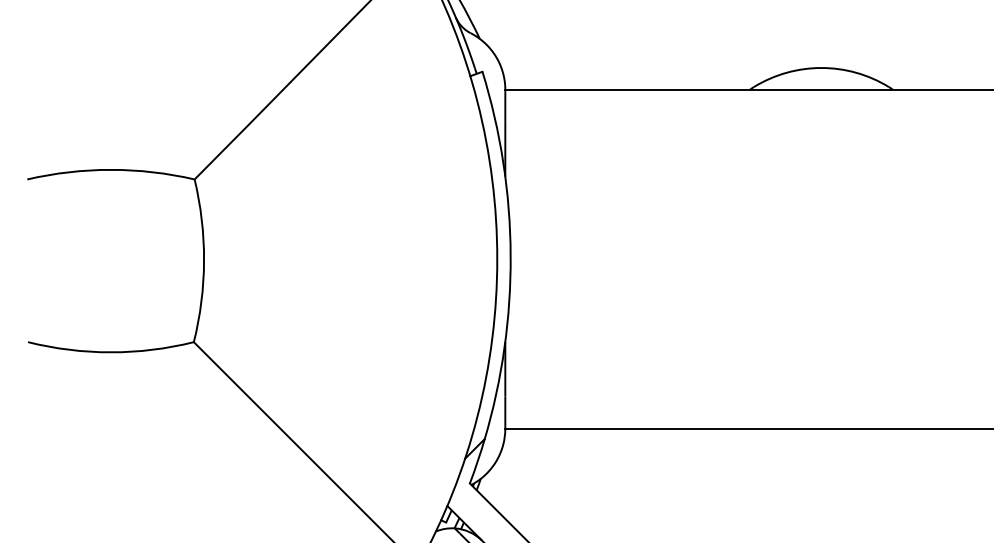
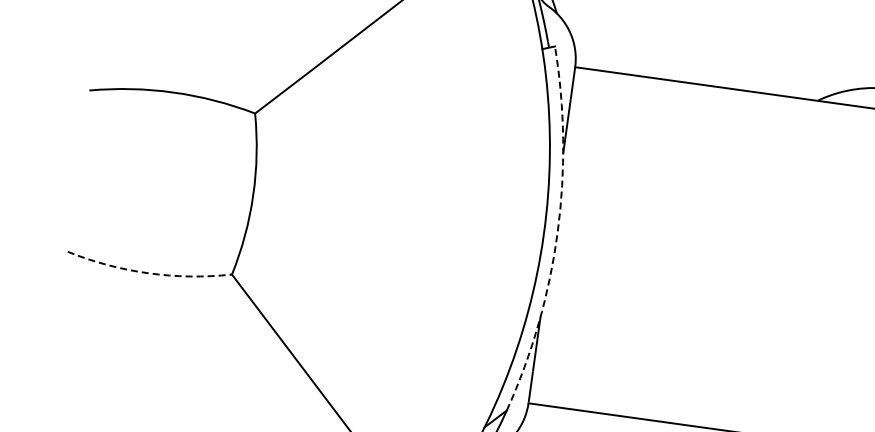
arc: (510, 255) -> (557, 232), solid -> dashed
arc: (110, 352) -> (147, 273), solid -> dashed

